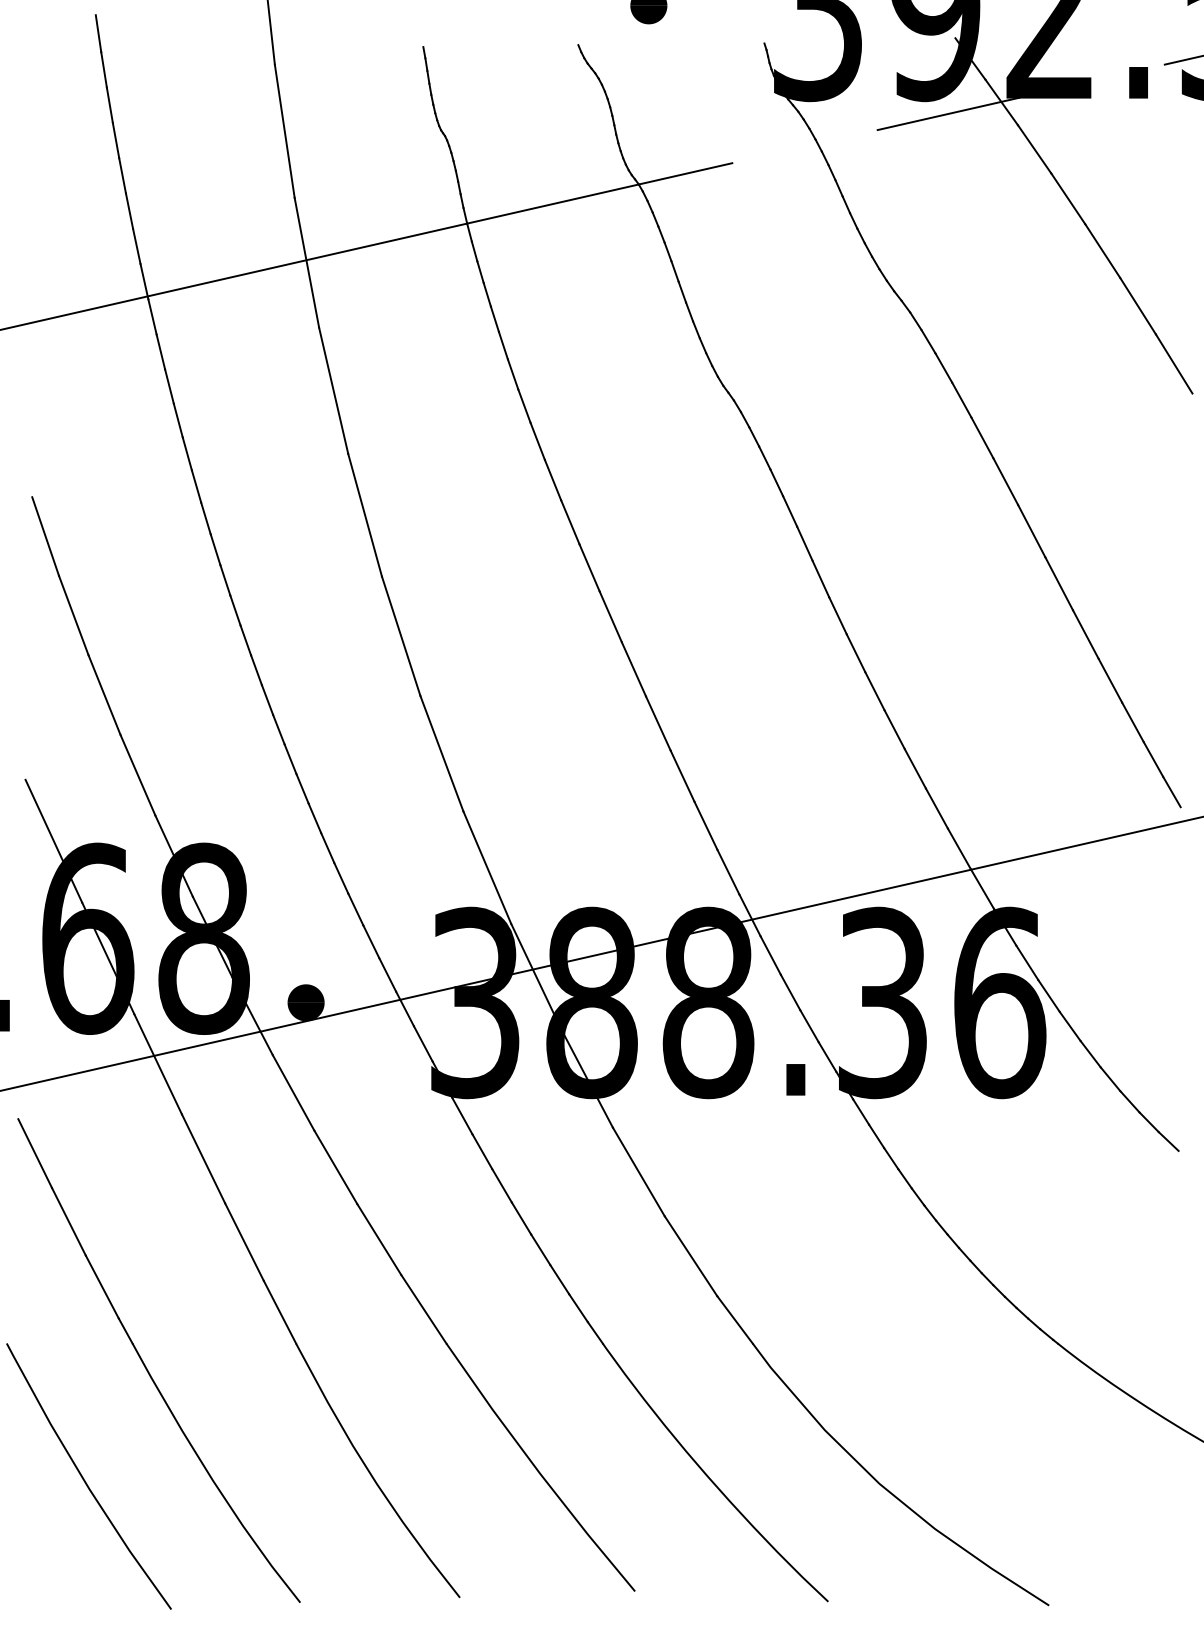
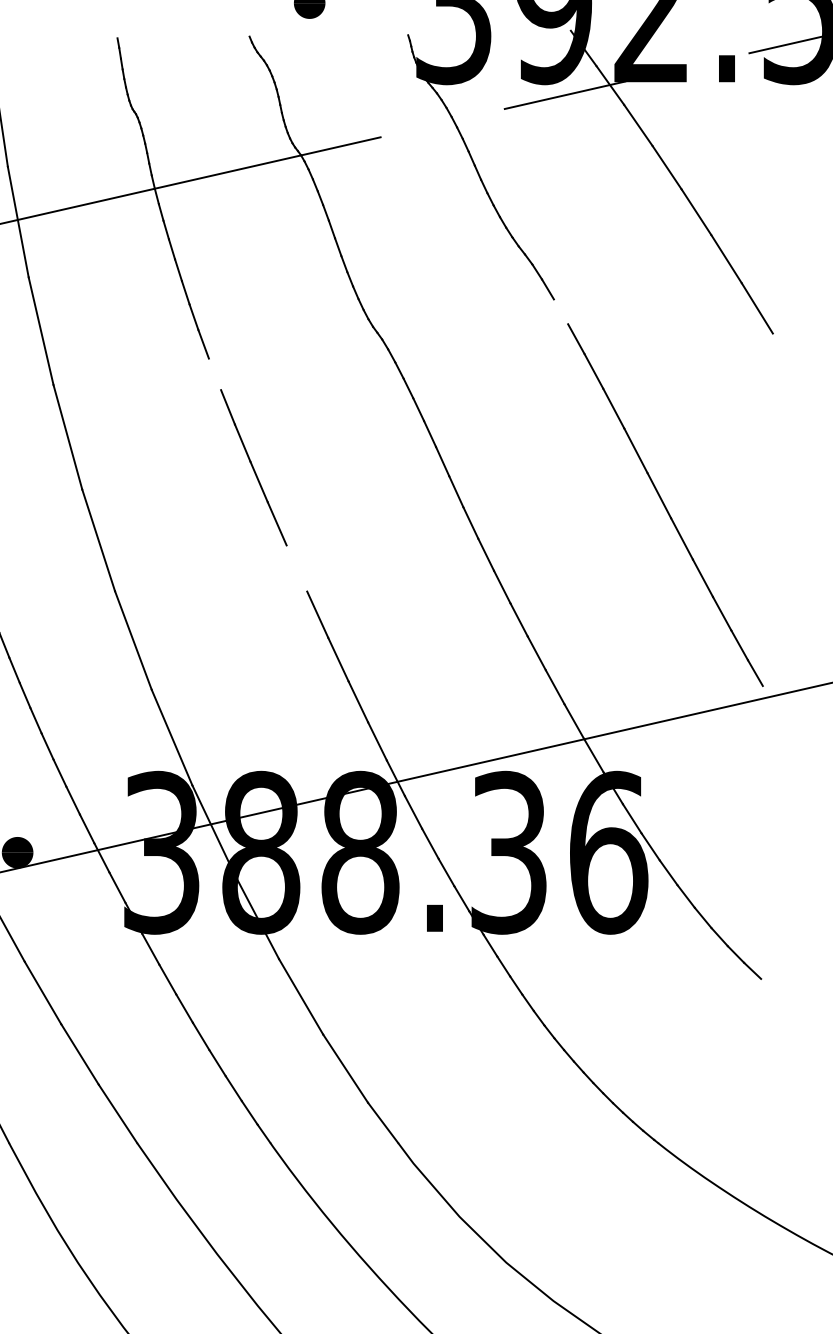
line: (943, 367) -> (560, 311), removed
line: (537, 440) -> (214, 373), removed
line: (633, 669) -> (296, 568), removed

